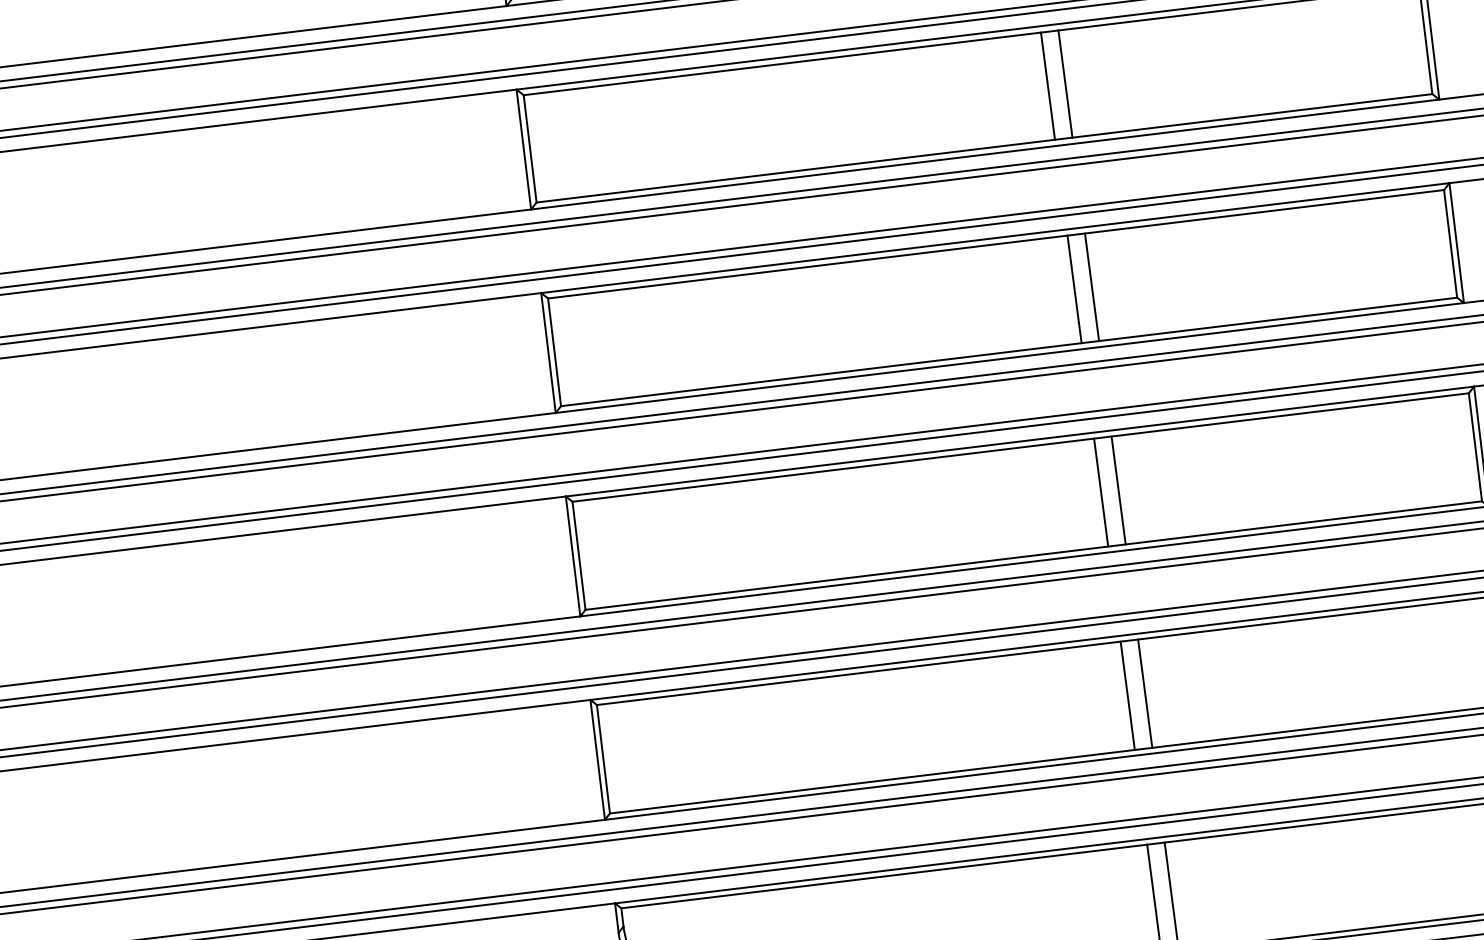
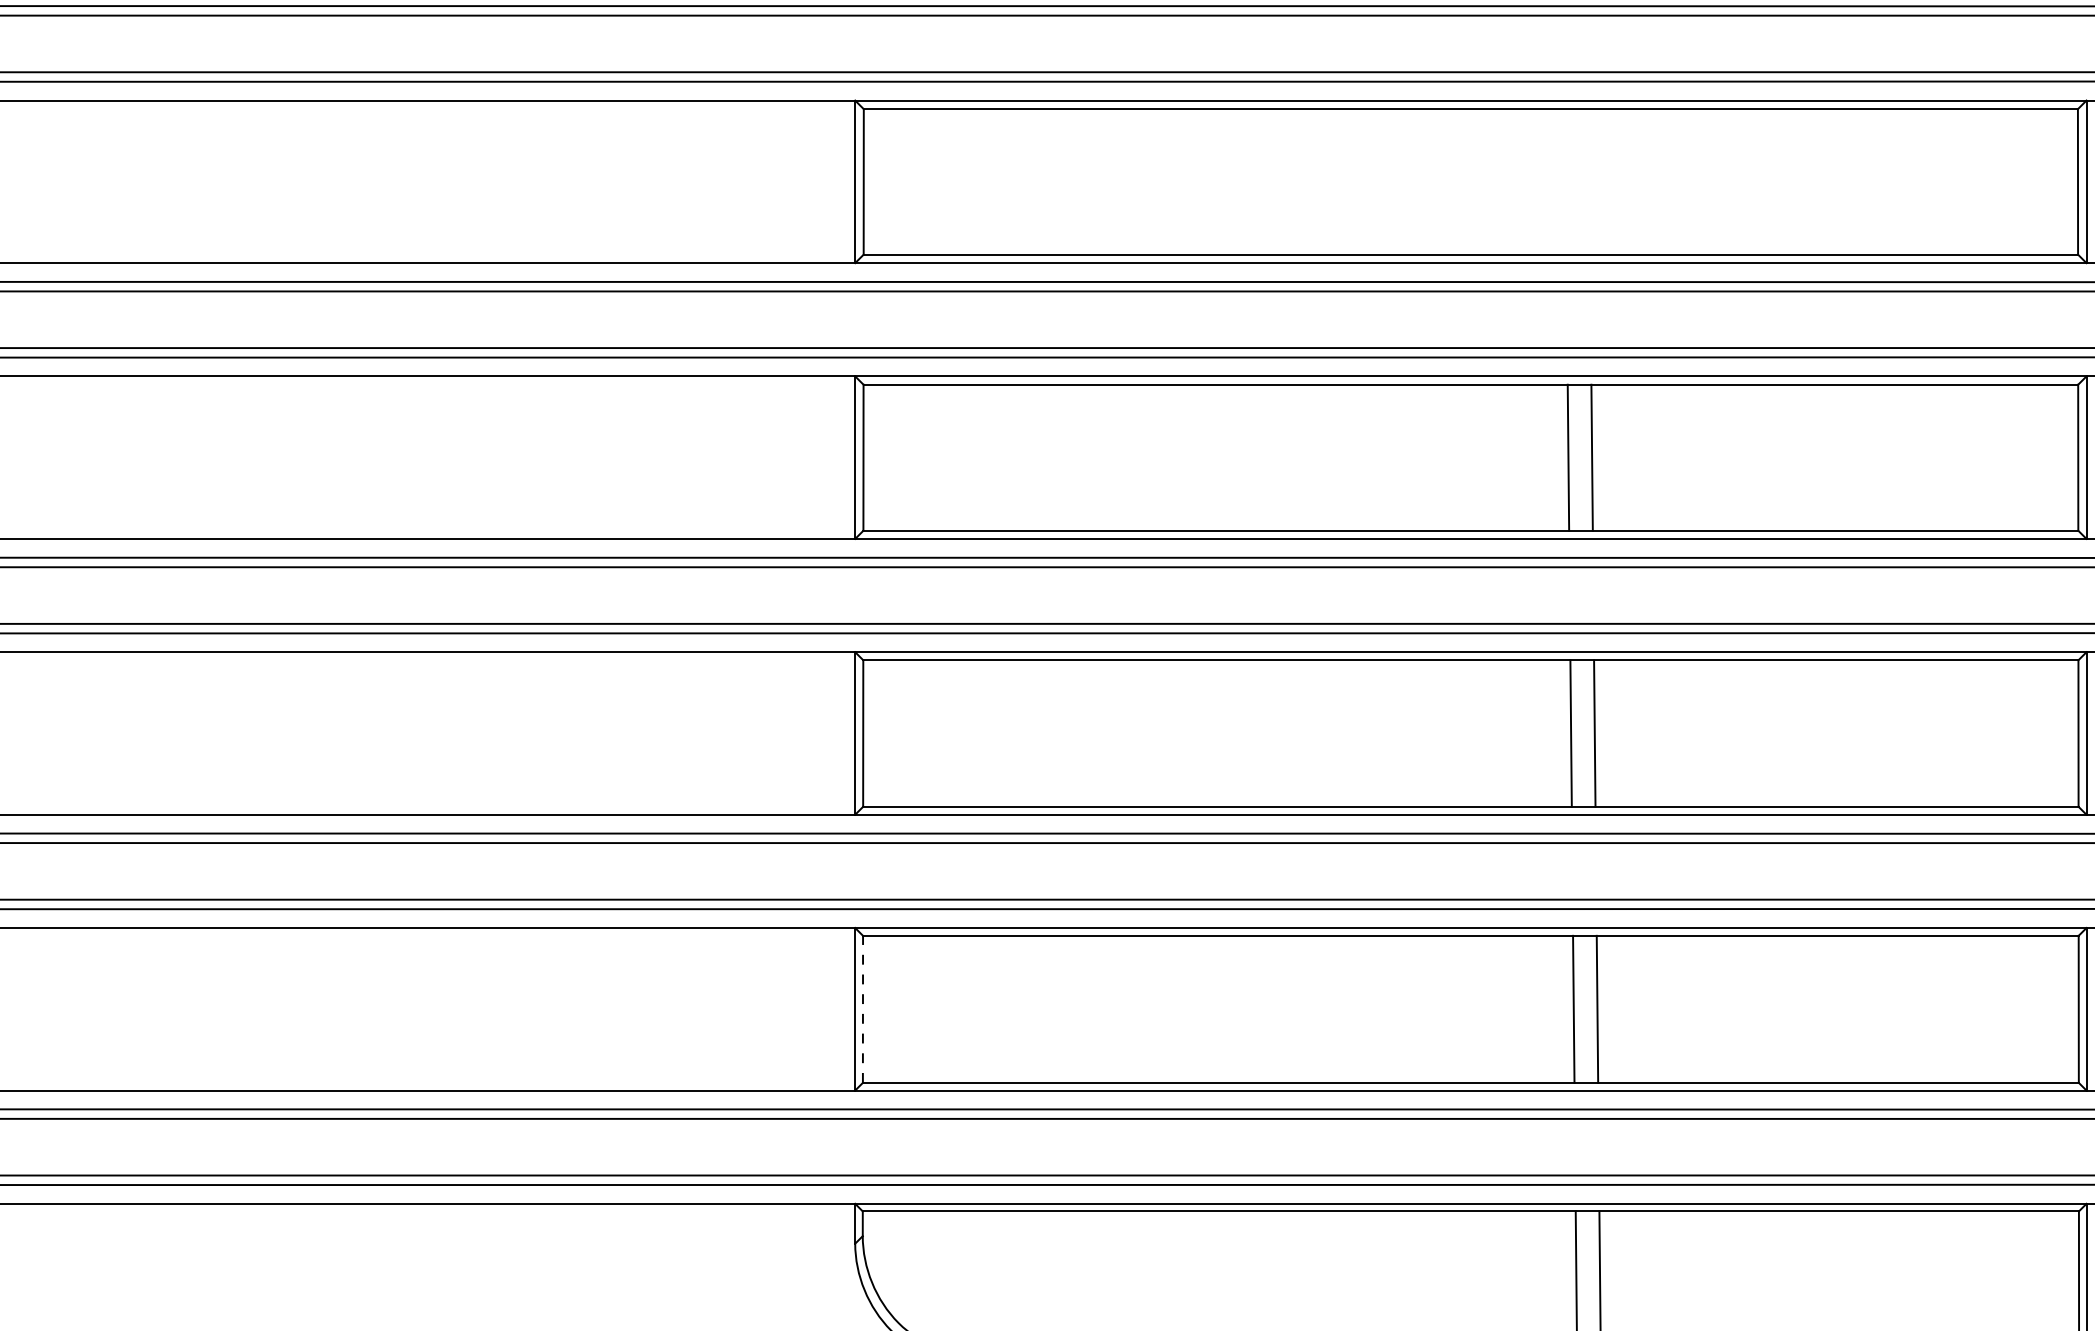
line: (1065, 83) -> (1589, 181), removed
line: (1047, 85) -> (1565, 181), removed
line: (603, 759) -> (862, 1009), solid -> dashed

